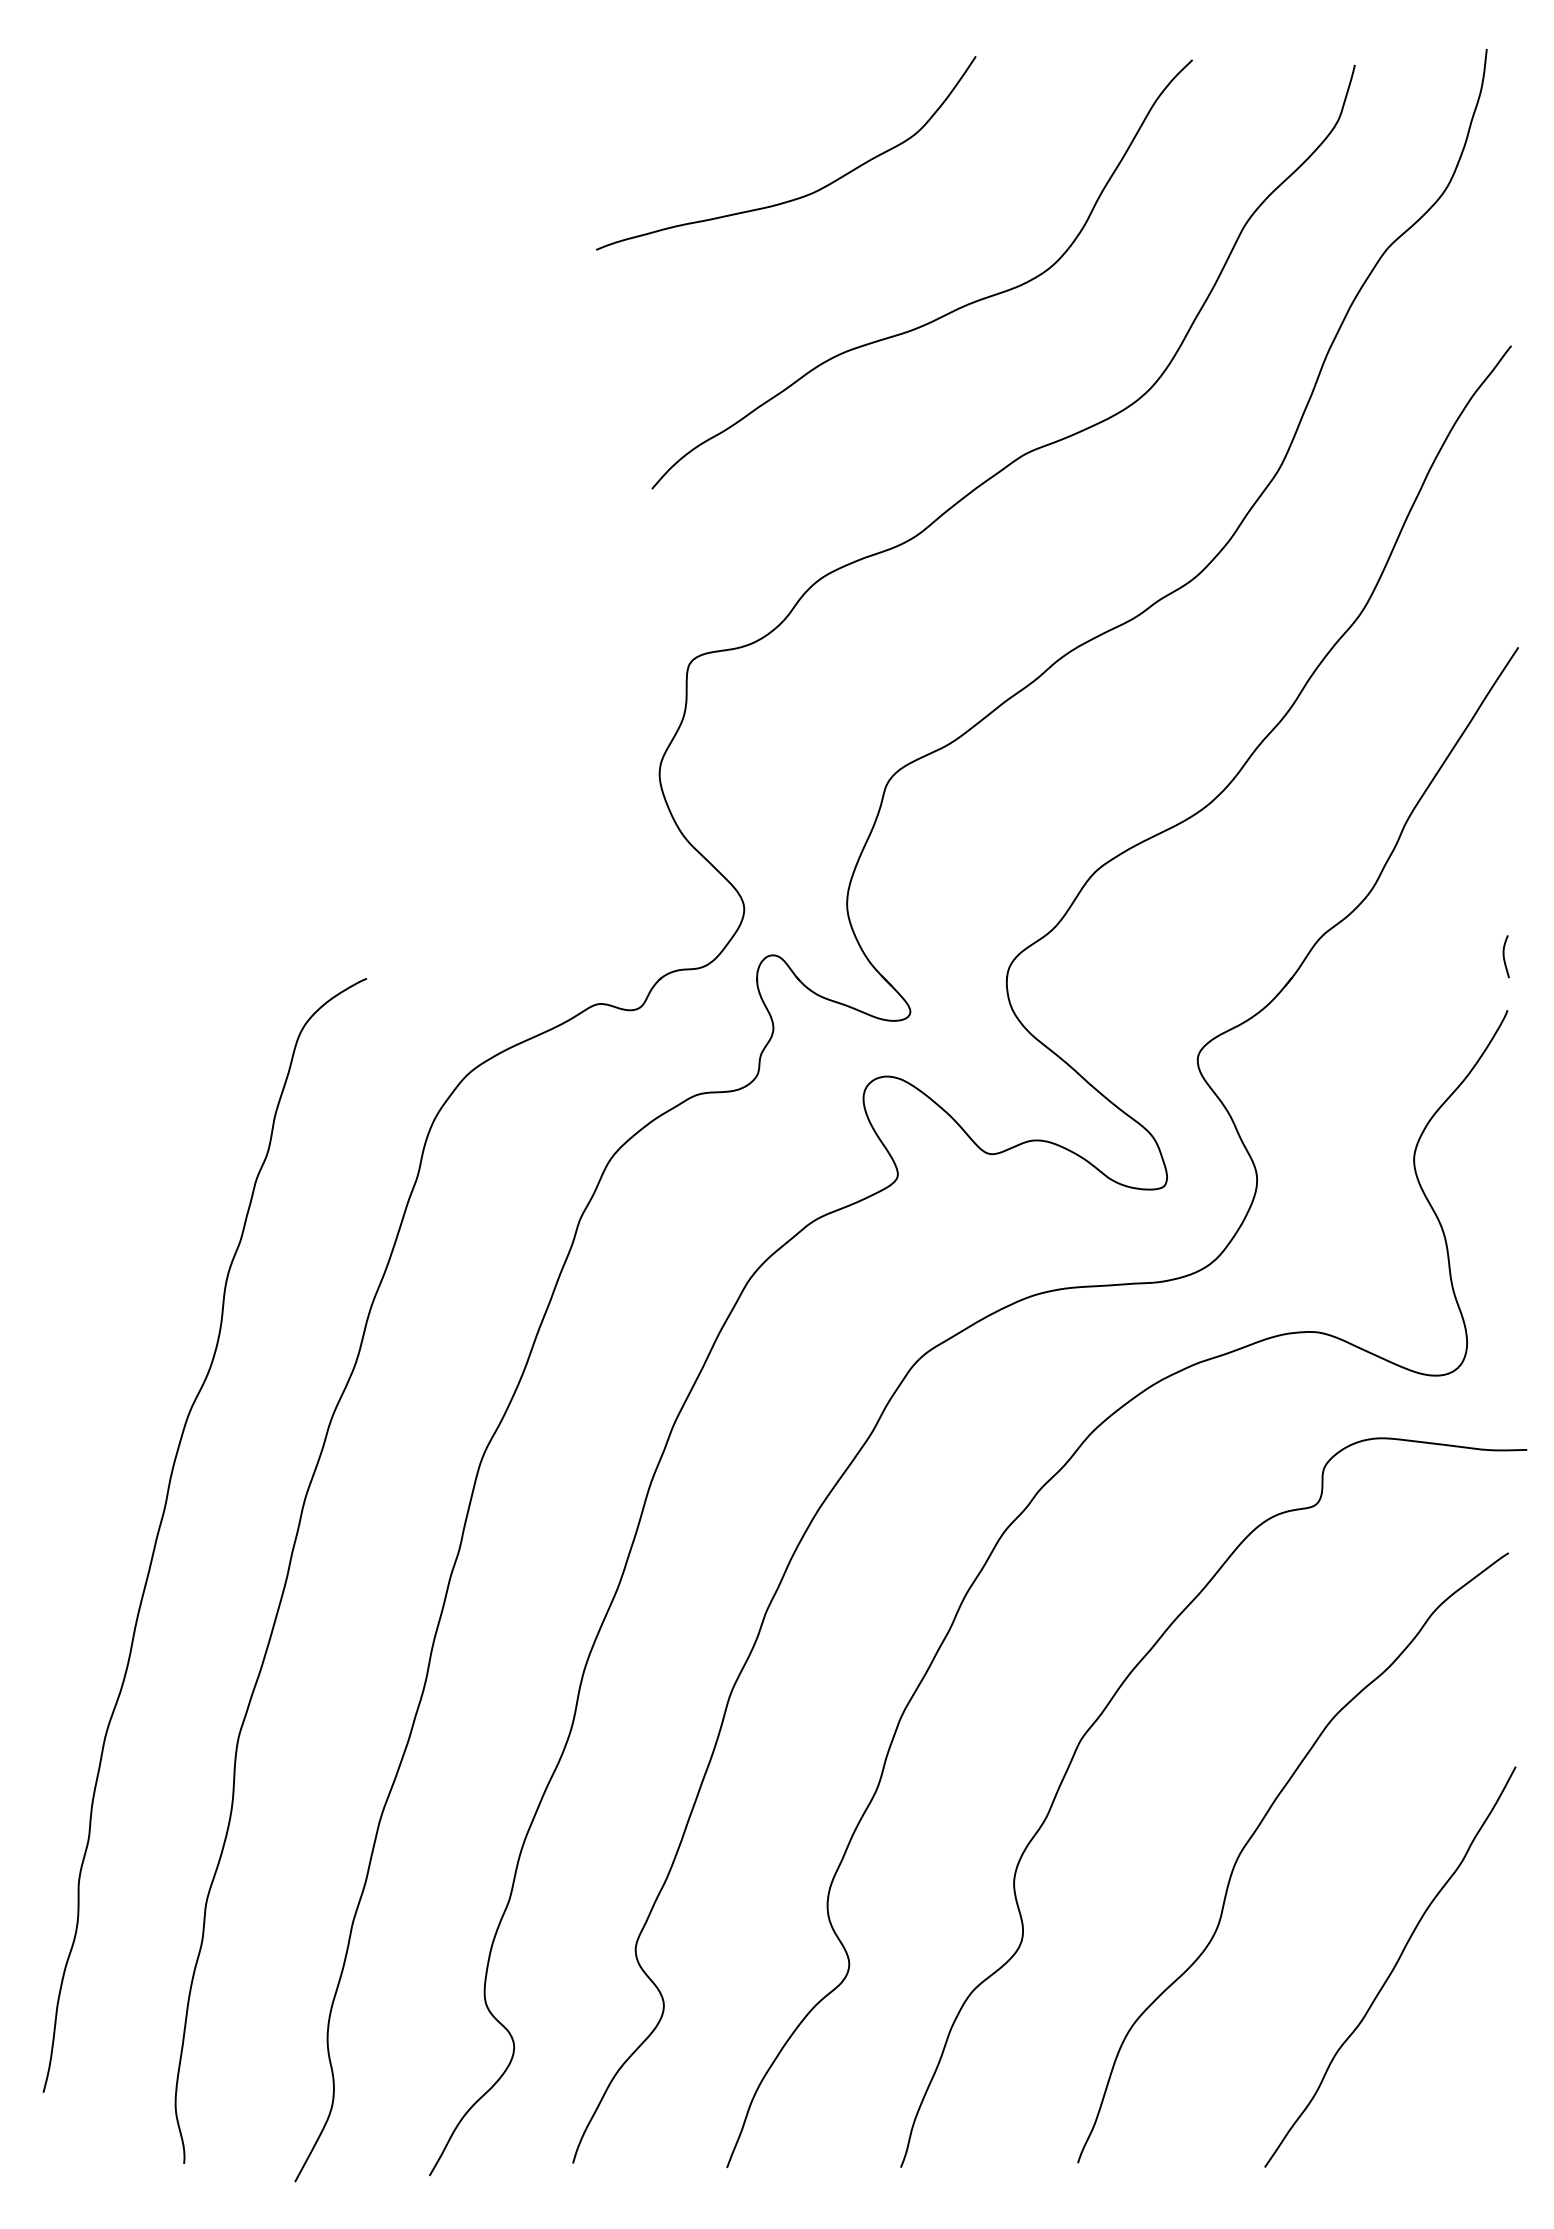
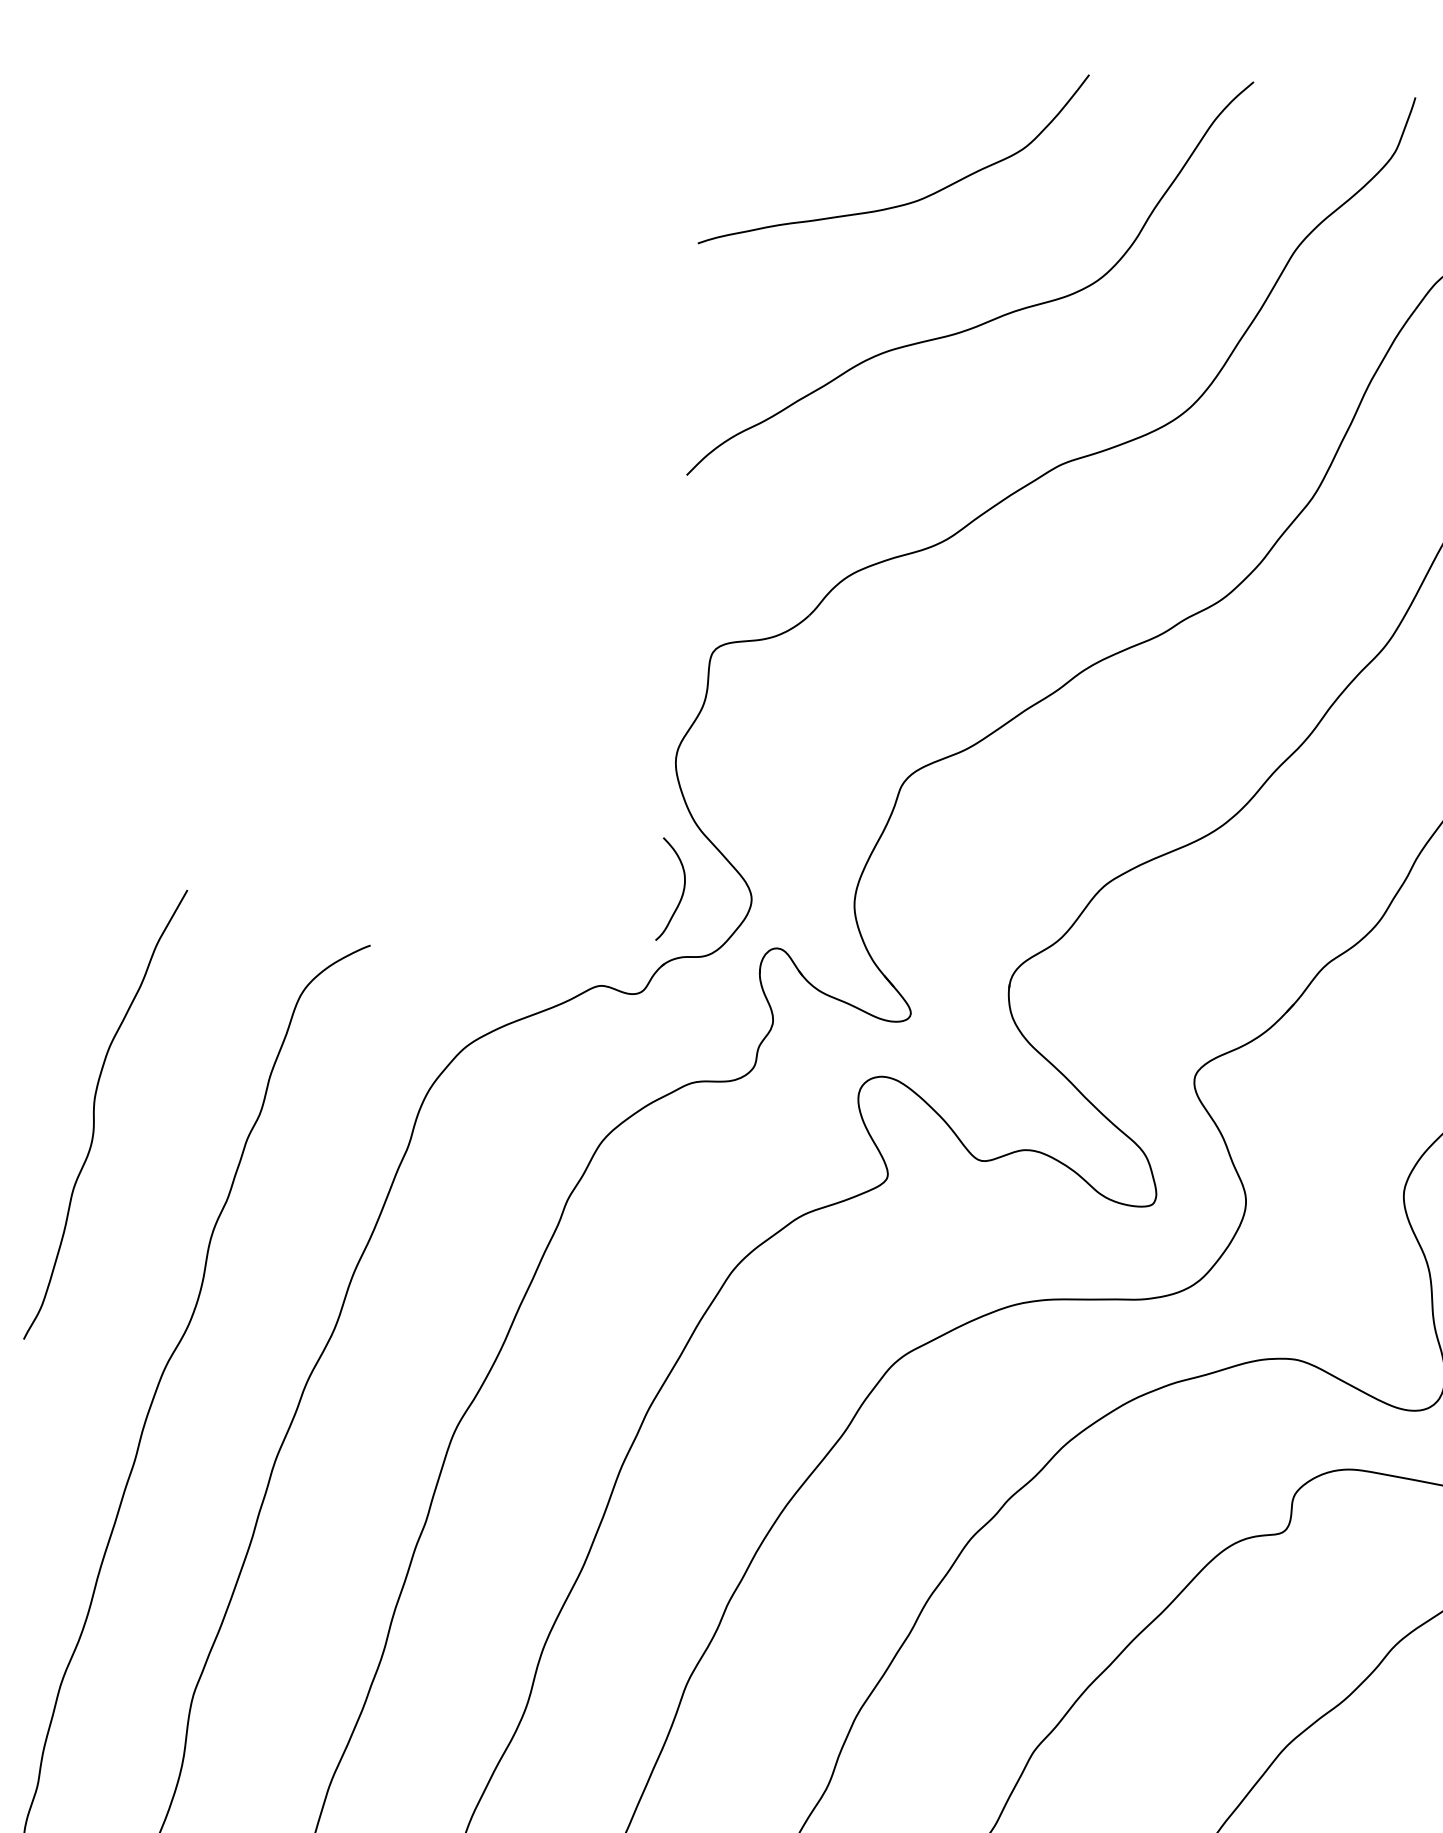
curve: (800, 196) -> (905, 203), moved
curve: (674, 904) -> (682, 891), added
curve: (102, 1164) -> (94, 1113), added

